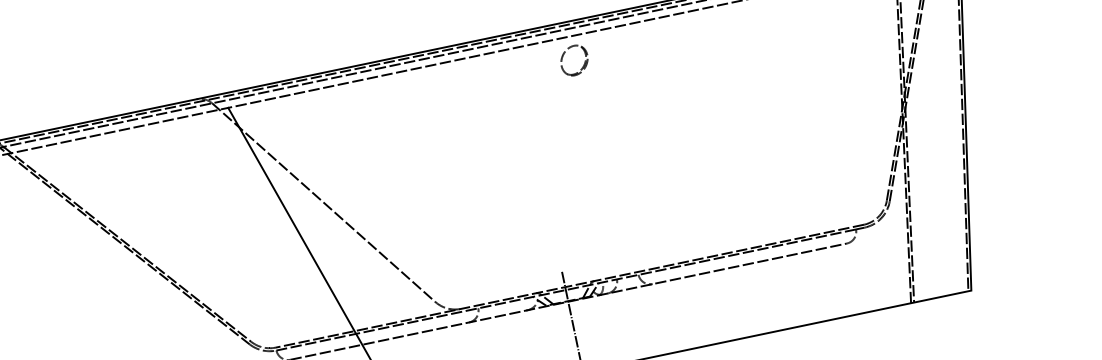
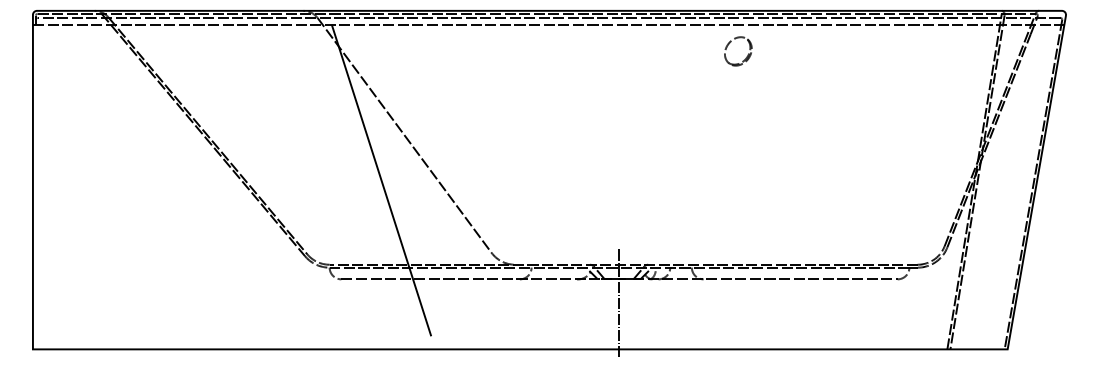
part: (583, 63) -> (746, 56), moved

